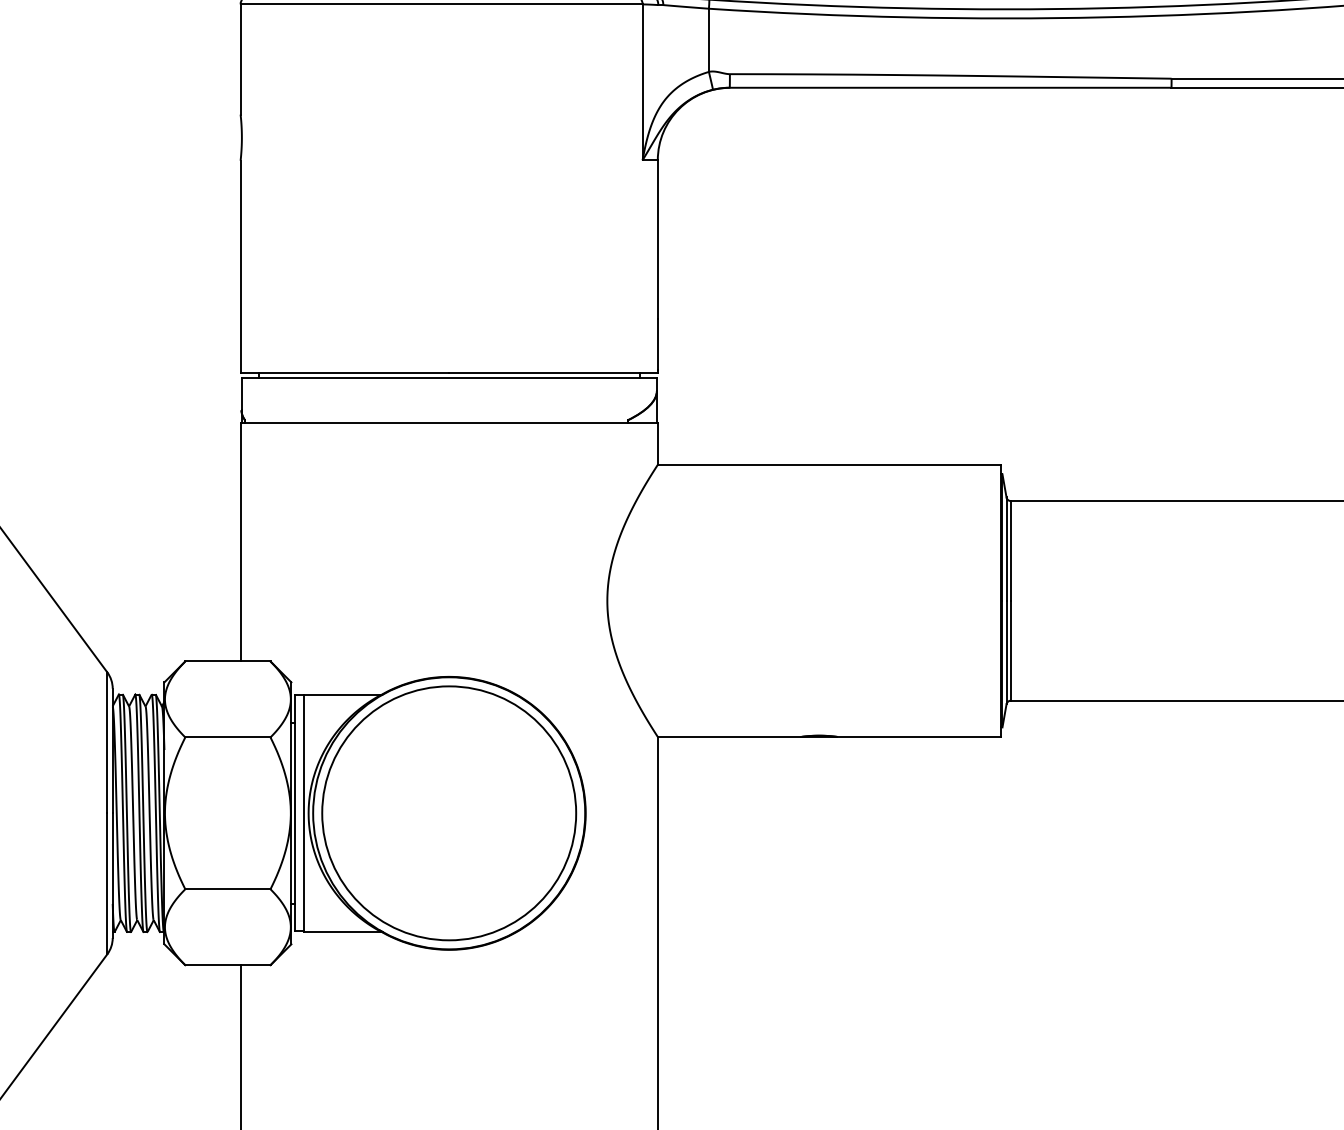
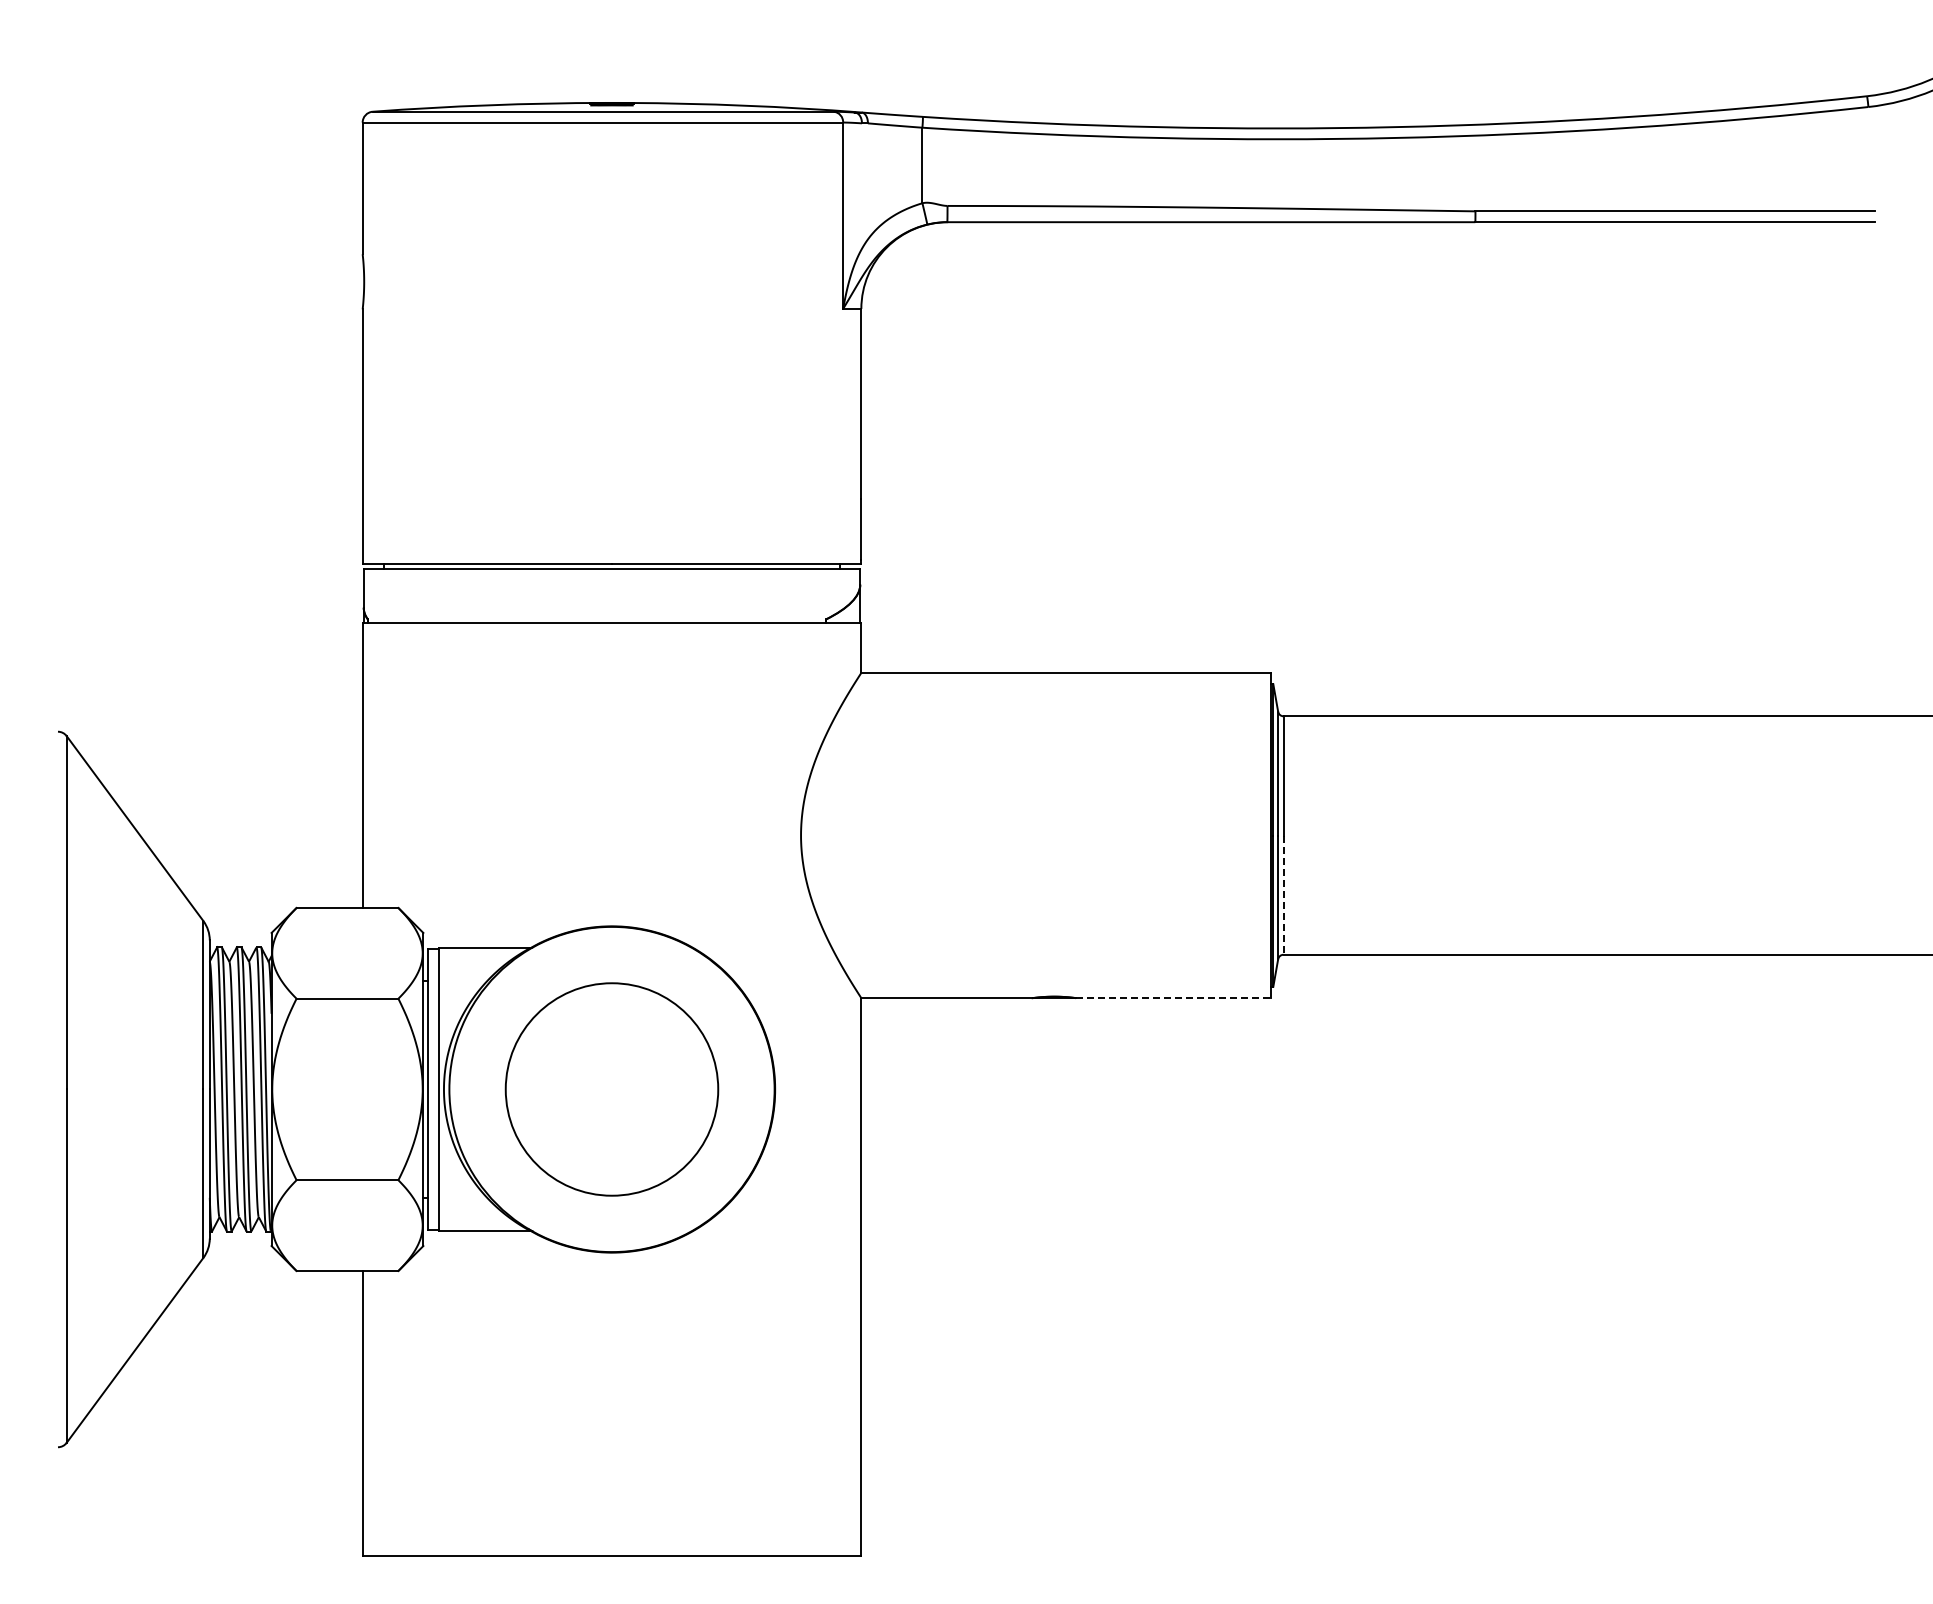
line: (1010, 651) -> (1283, 895), solid -> dashed
line: (918, 737) -> (1173, 998), solid -> dashed
circle: (448, 813) -> (611, 1089), size x0.7

